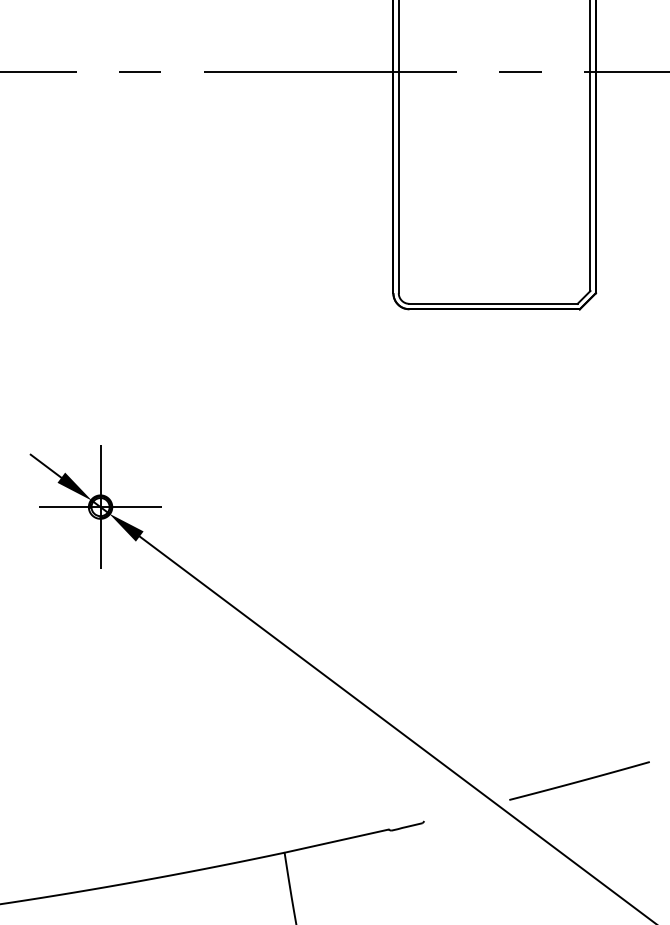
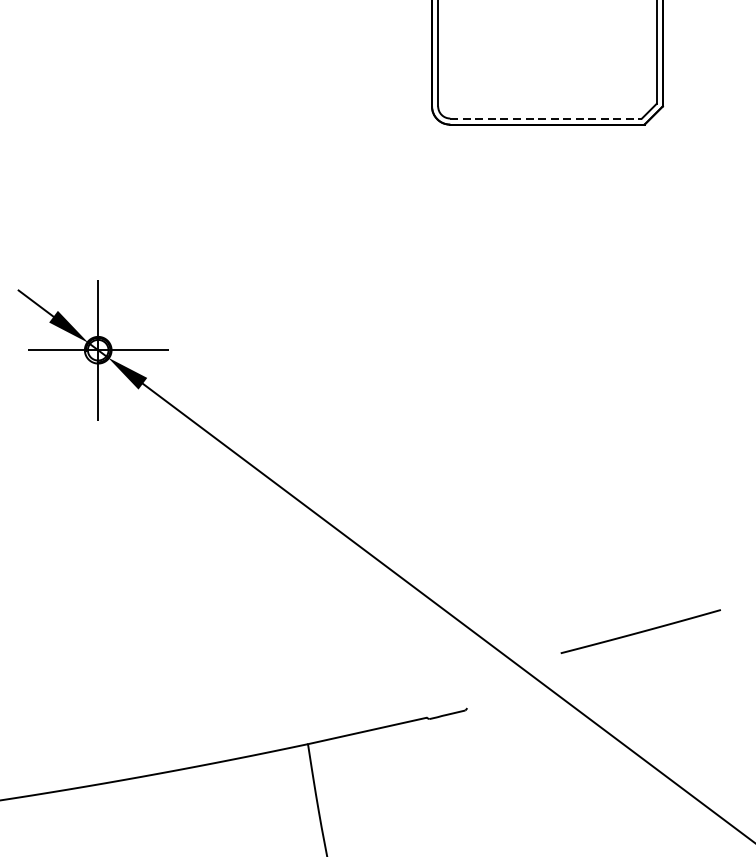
line: (494, 303) -> (547, 118), solid -> dashed
line: (579, 780) -> (640, 631), moved

